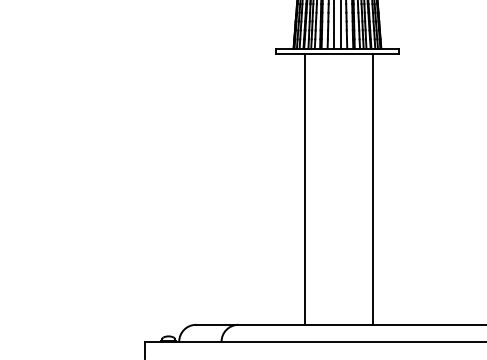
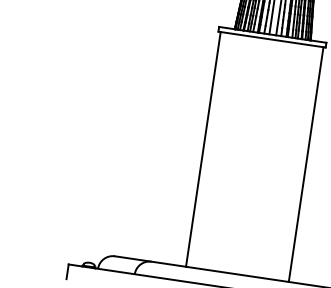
line: (305, 189) -> (203, 149), moved
line: (372, 189) -> (305, 164), moved

